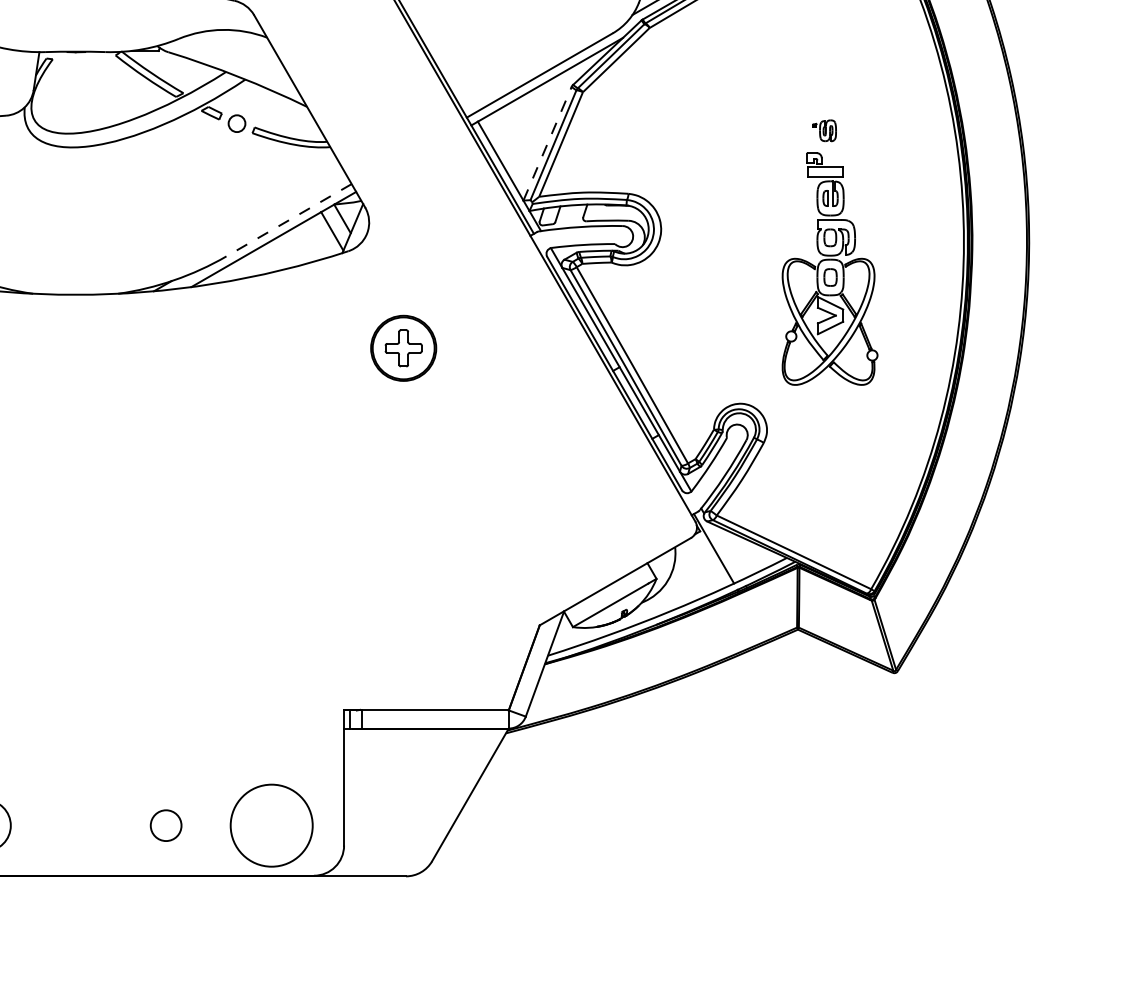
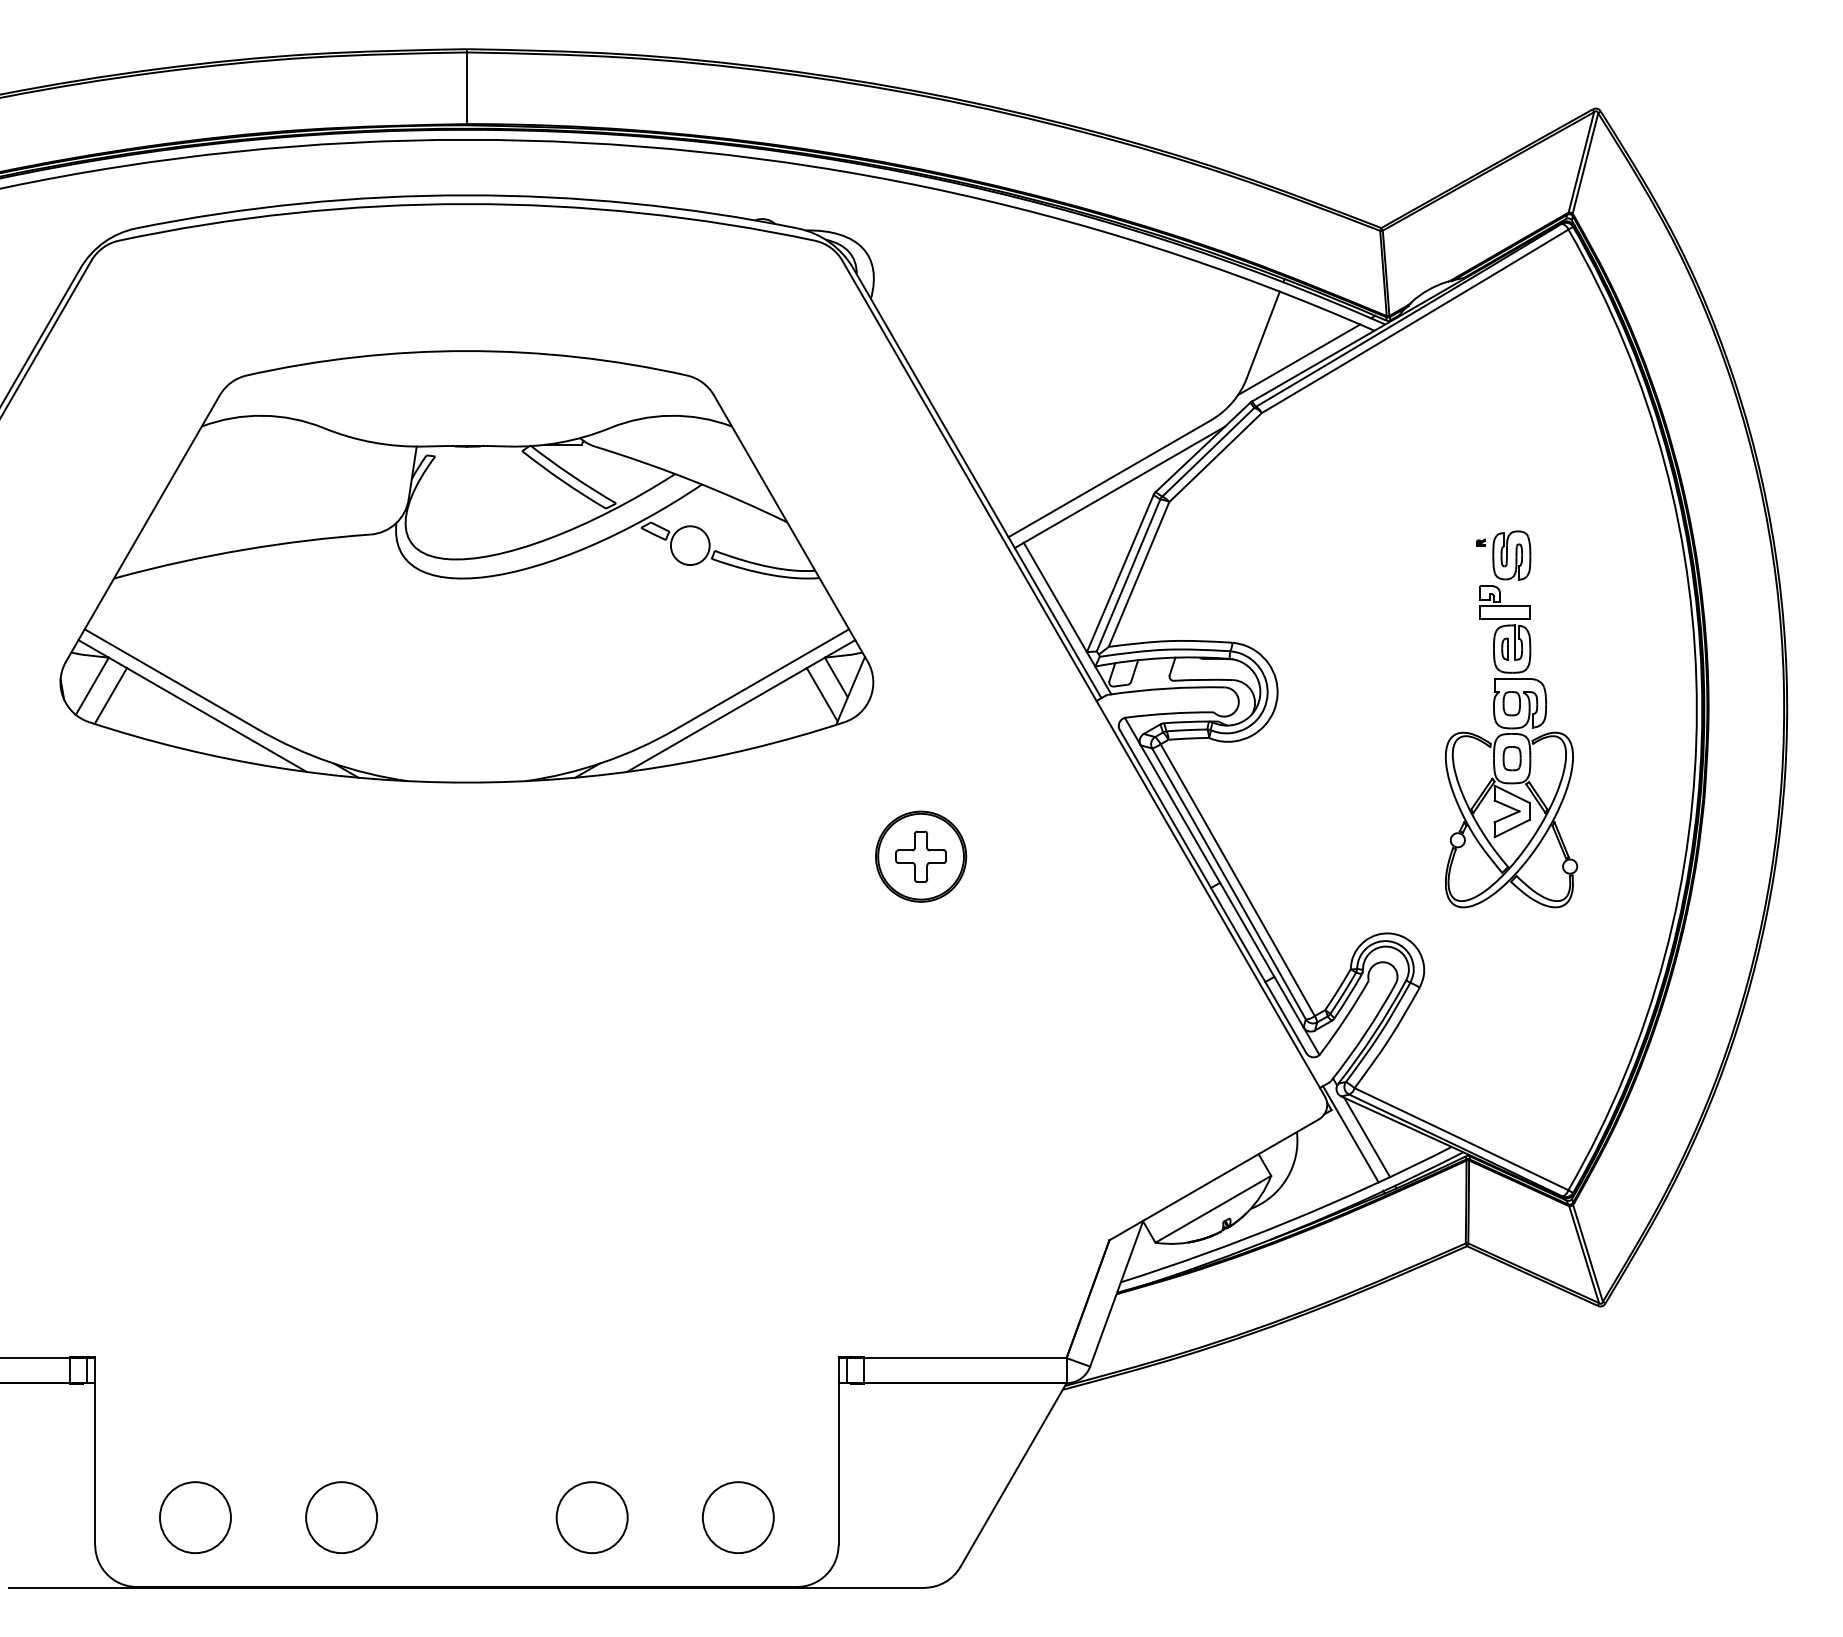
circle: (236, 123) -> (689, 545), size x1.67
part: (824, 130) -> (1503, 555), size x1.67
line: (547, 143) -> (1120, 573), dashed -> solid
line: (288, 220) -> (761, 679), dashed -> solid
line: (726, 551) -> (1367, 1137), added
circle: (165, 825) -> (591, 1517), size x1.67
circle: (271, 825) -> (737, 1517), size x0.62

